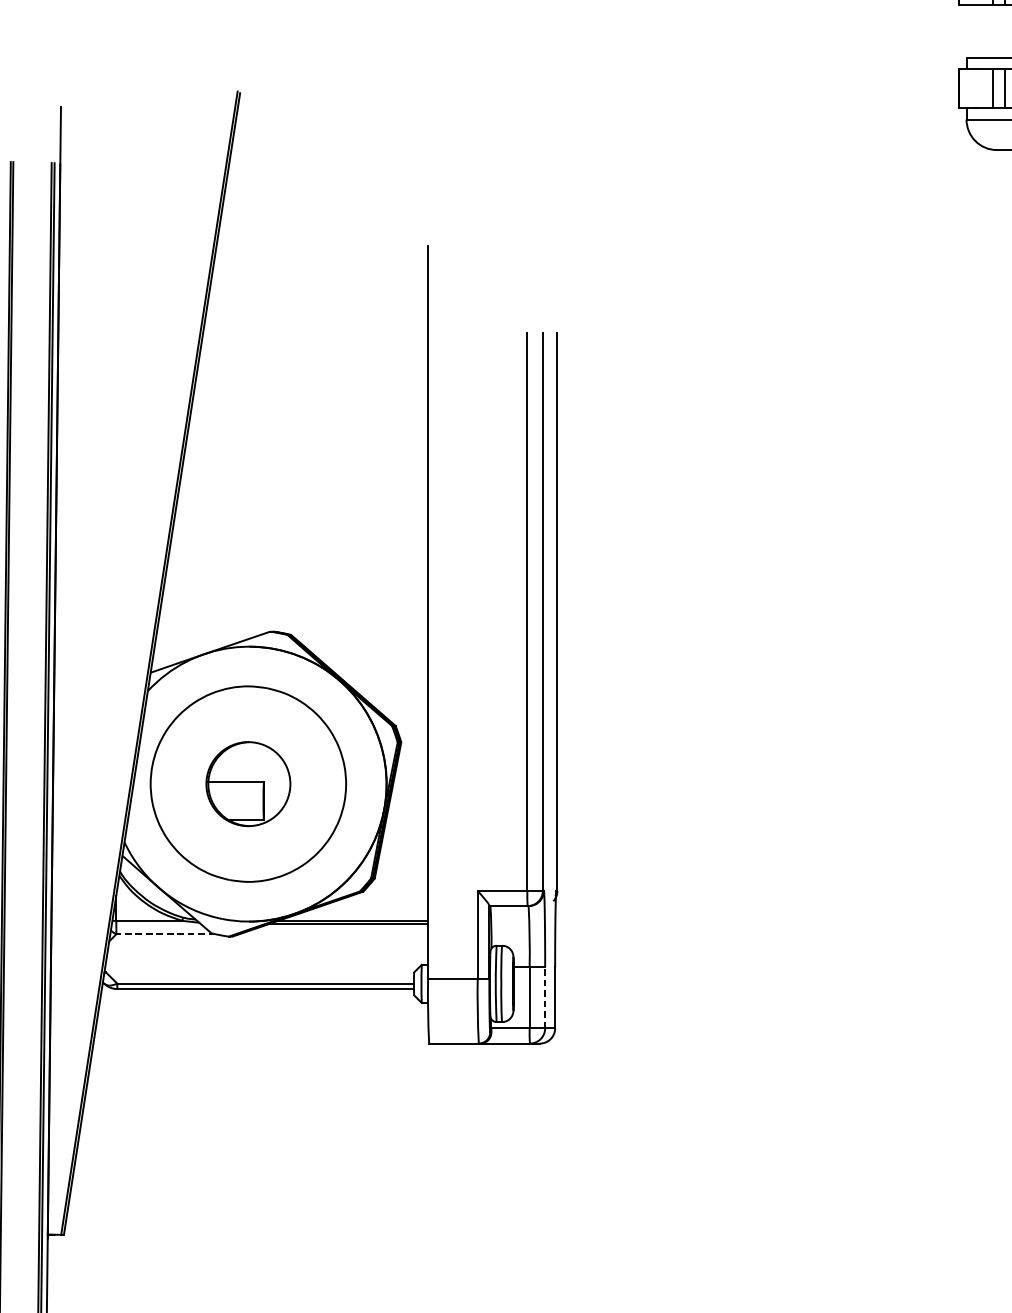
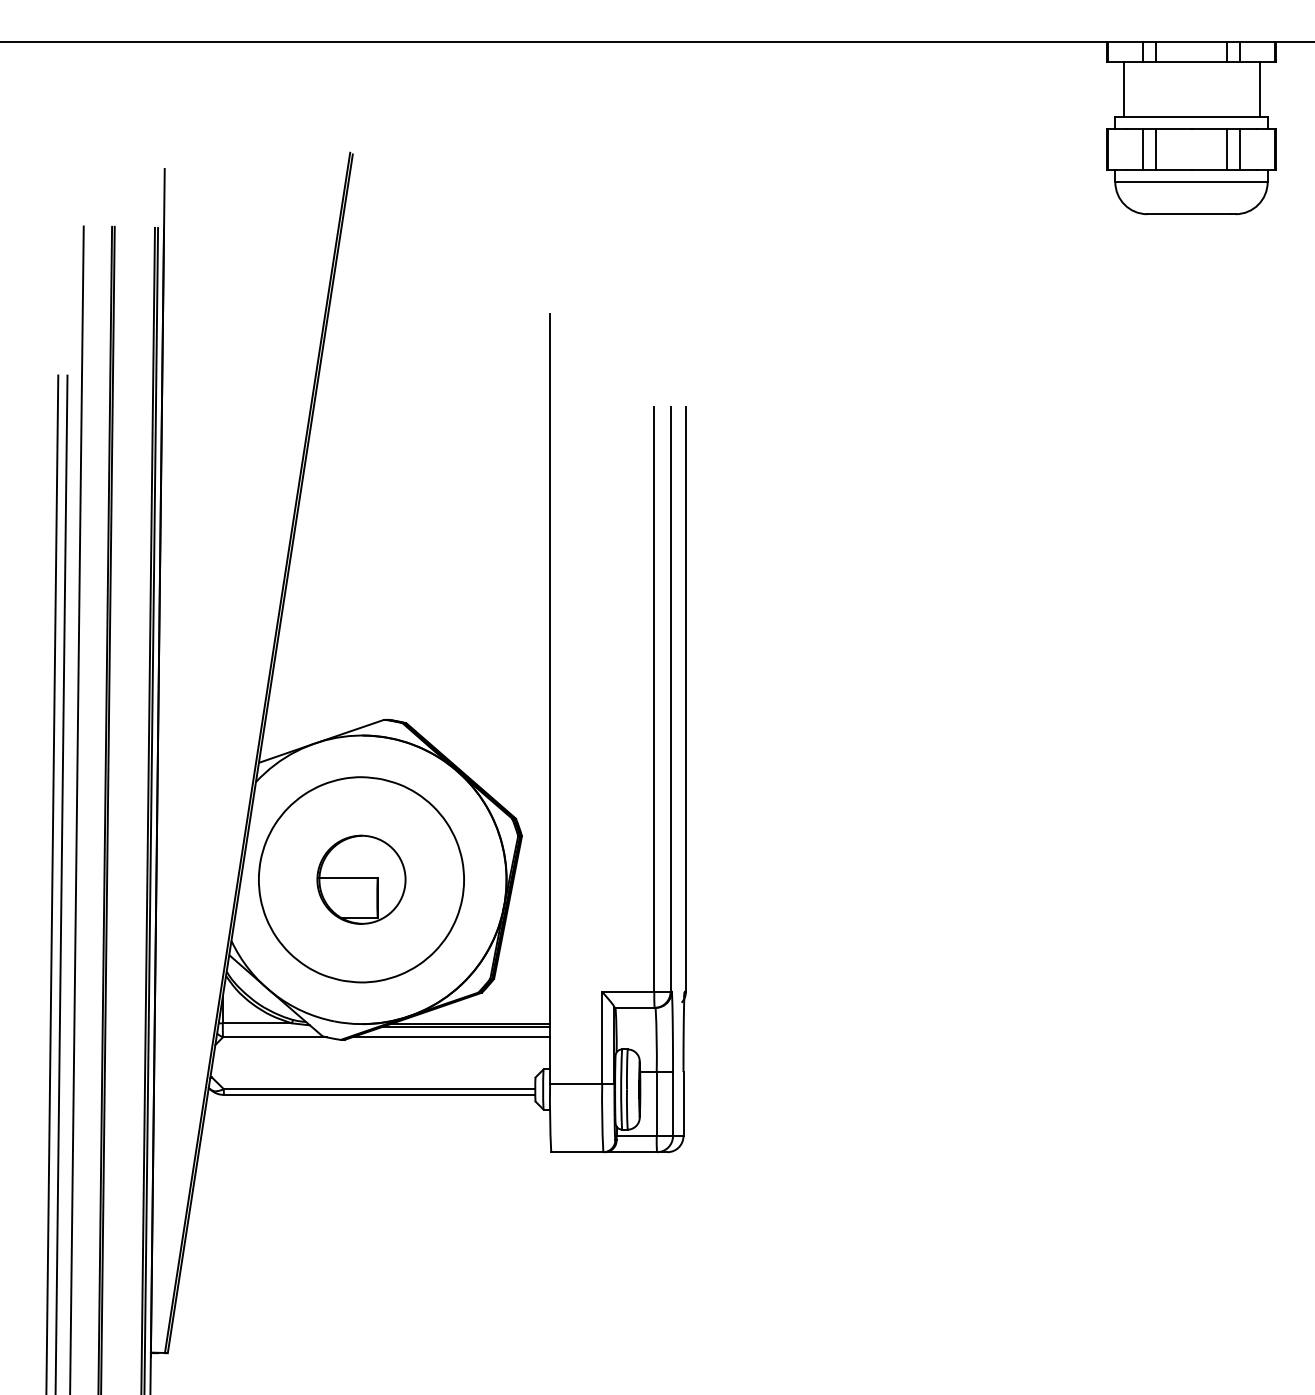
line: (974, 31) -> (1123, 89), added
line: (165, 934) -> (274, 1037), dashed -> solid
line: (334, 934) -> (451, 1037), added
line: (545, 997) -> (673, 1103), dashed -> solid

